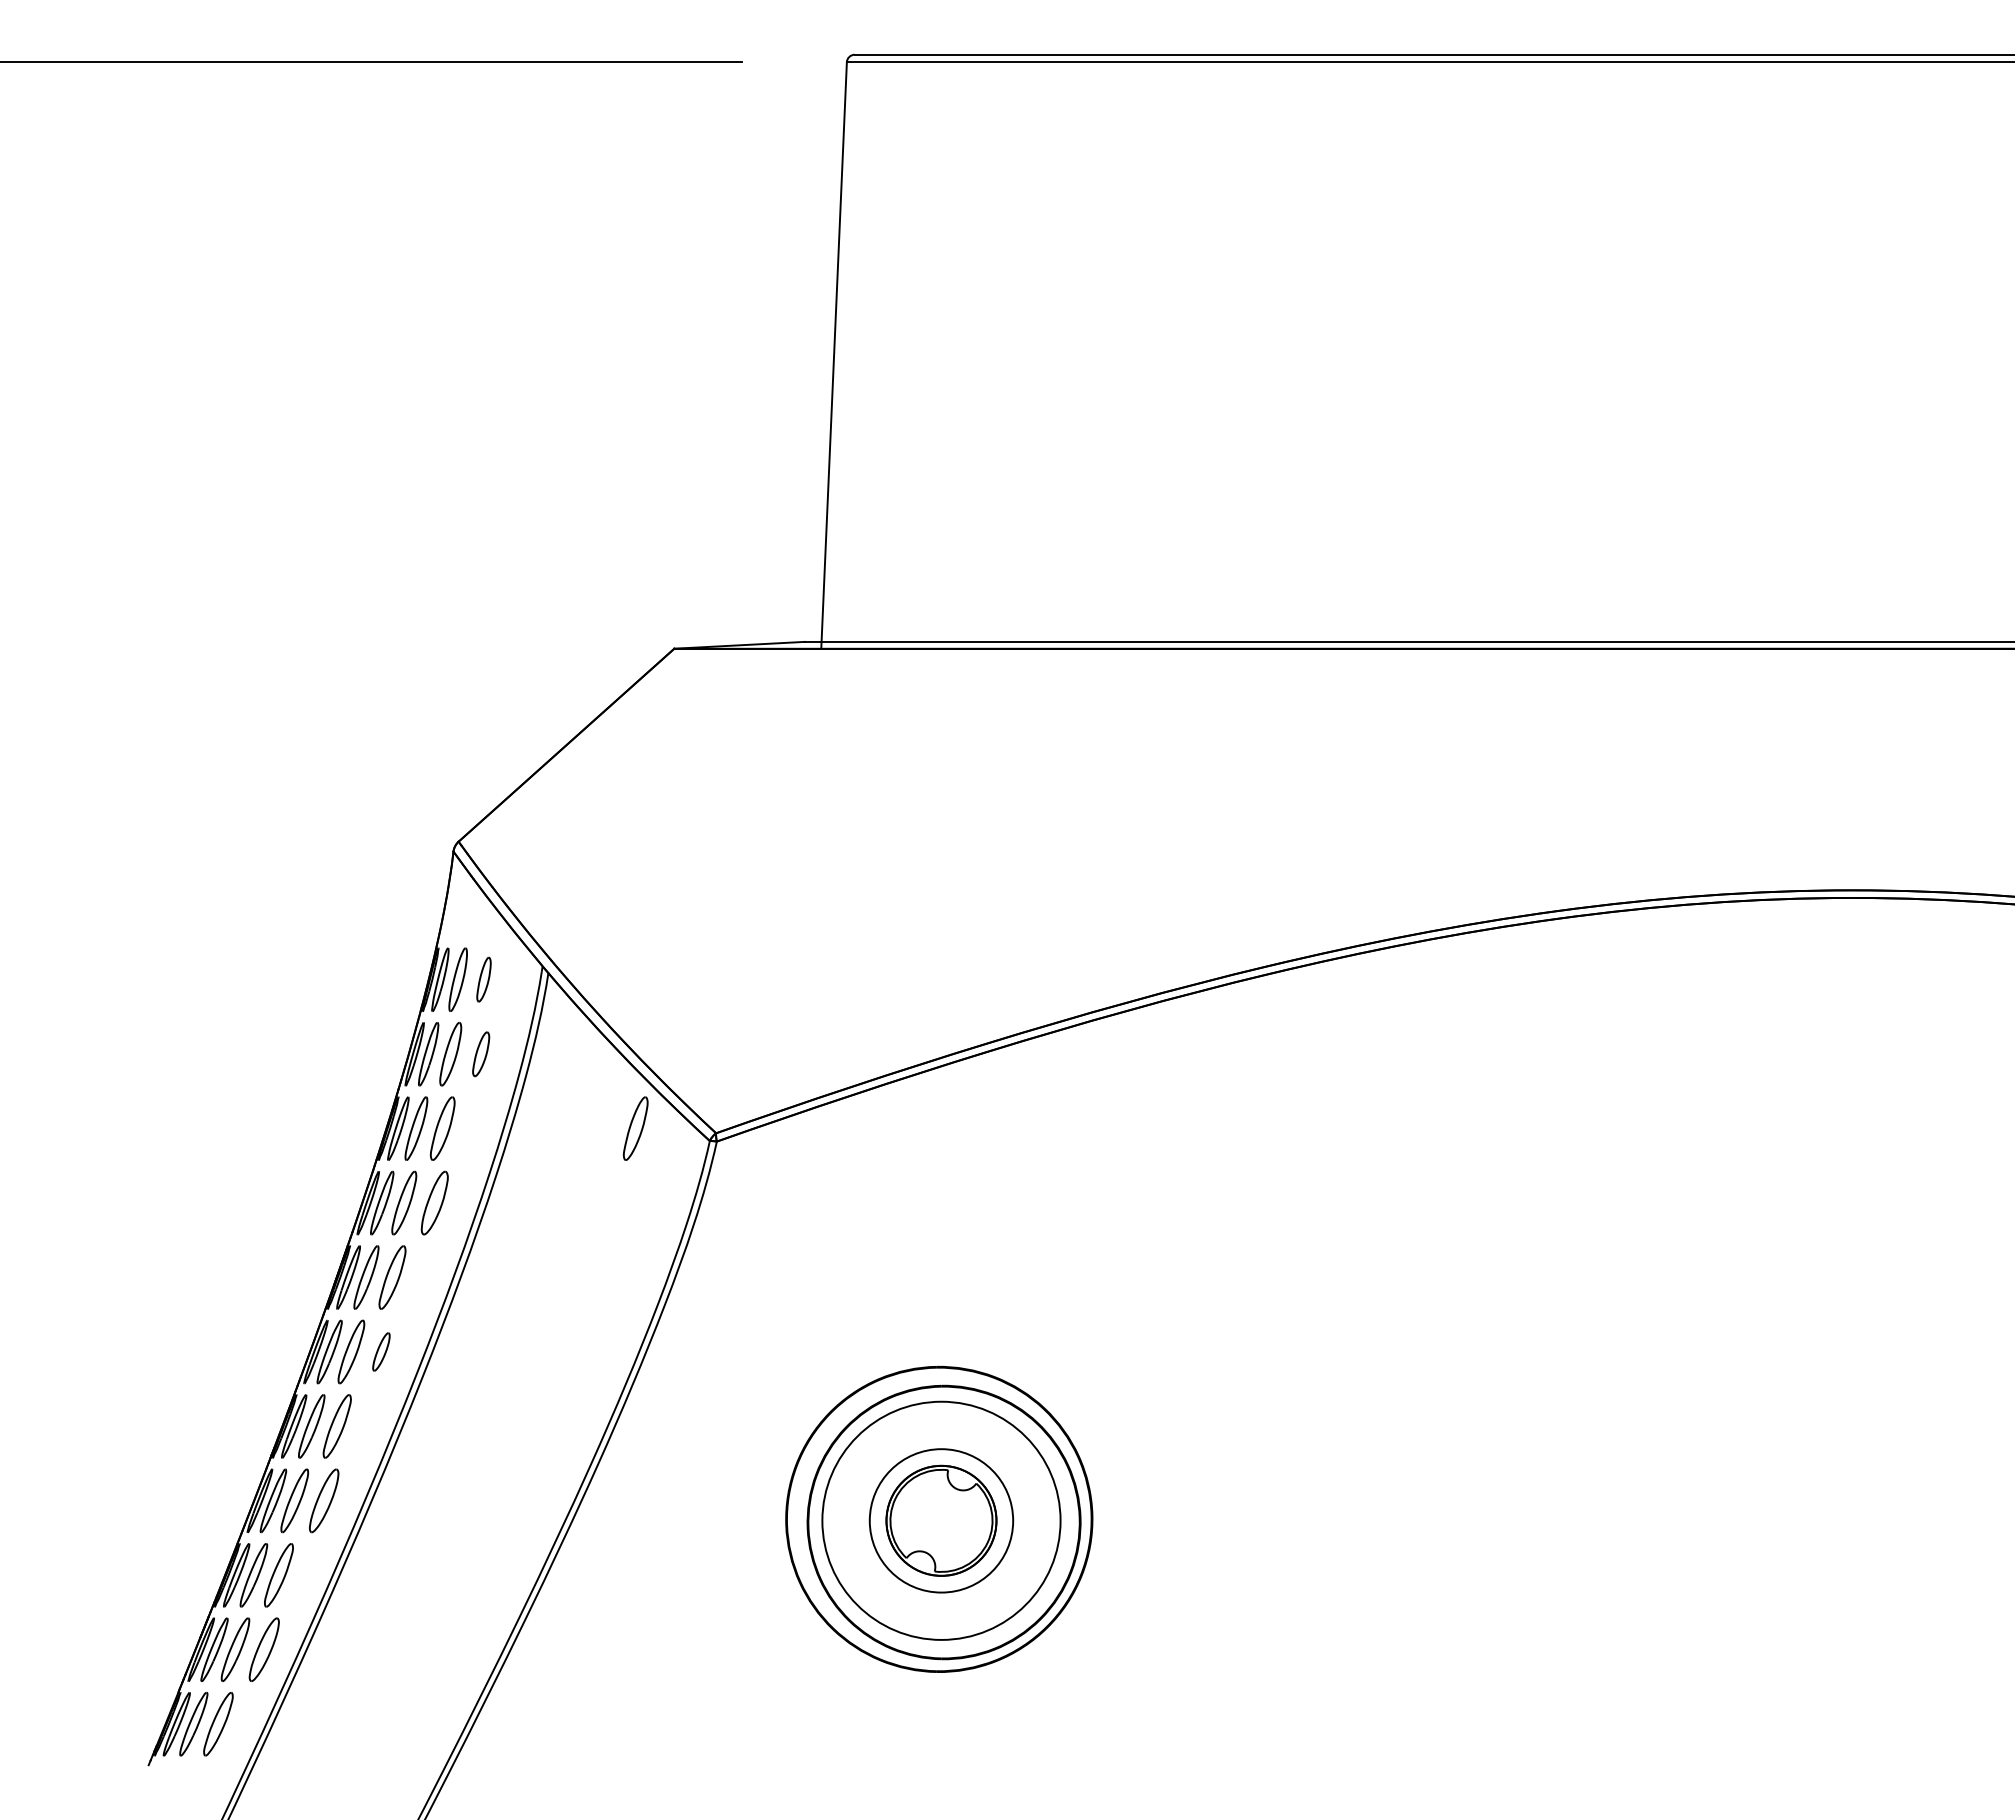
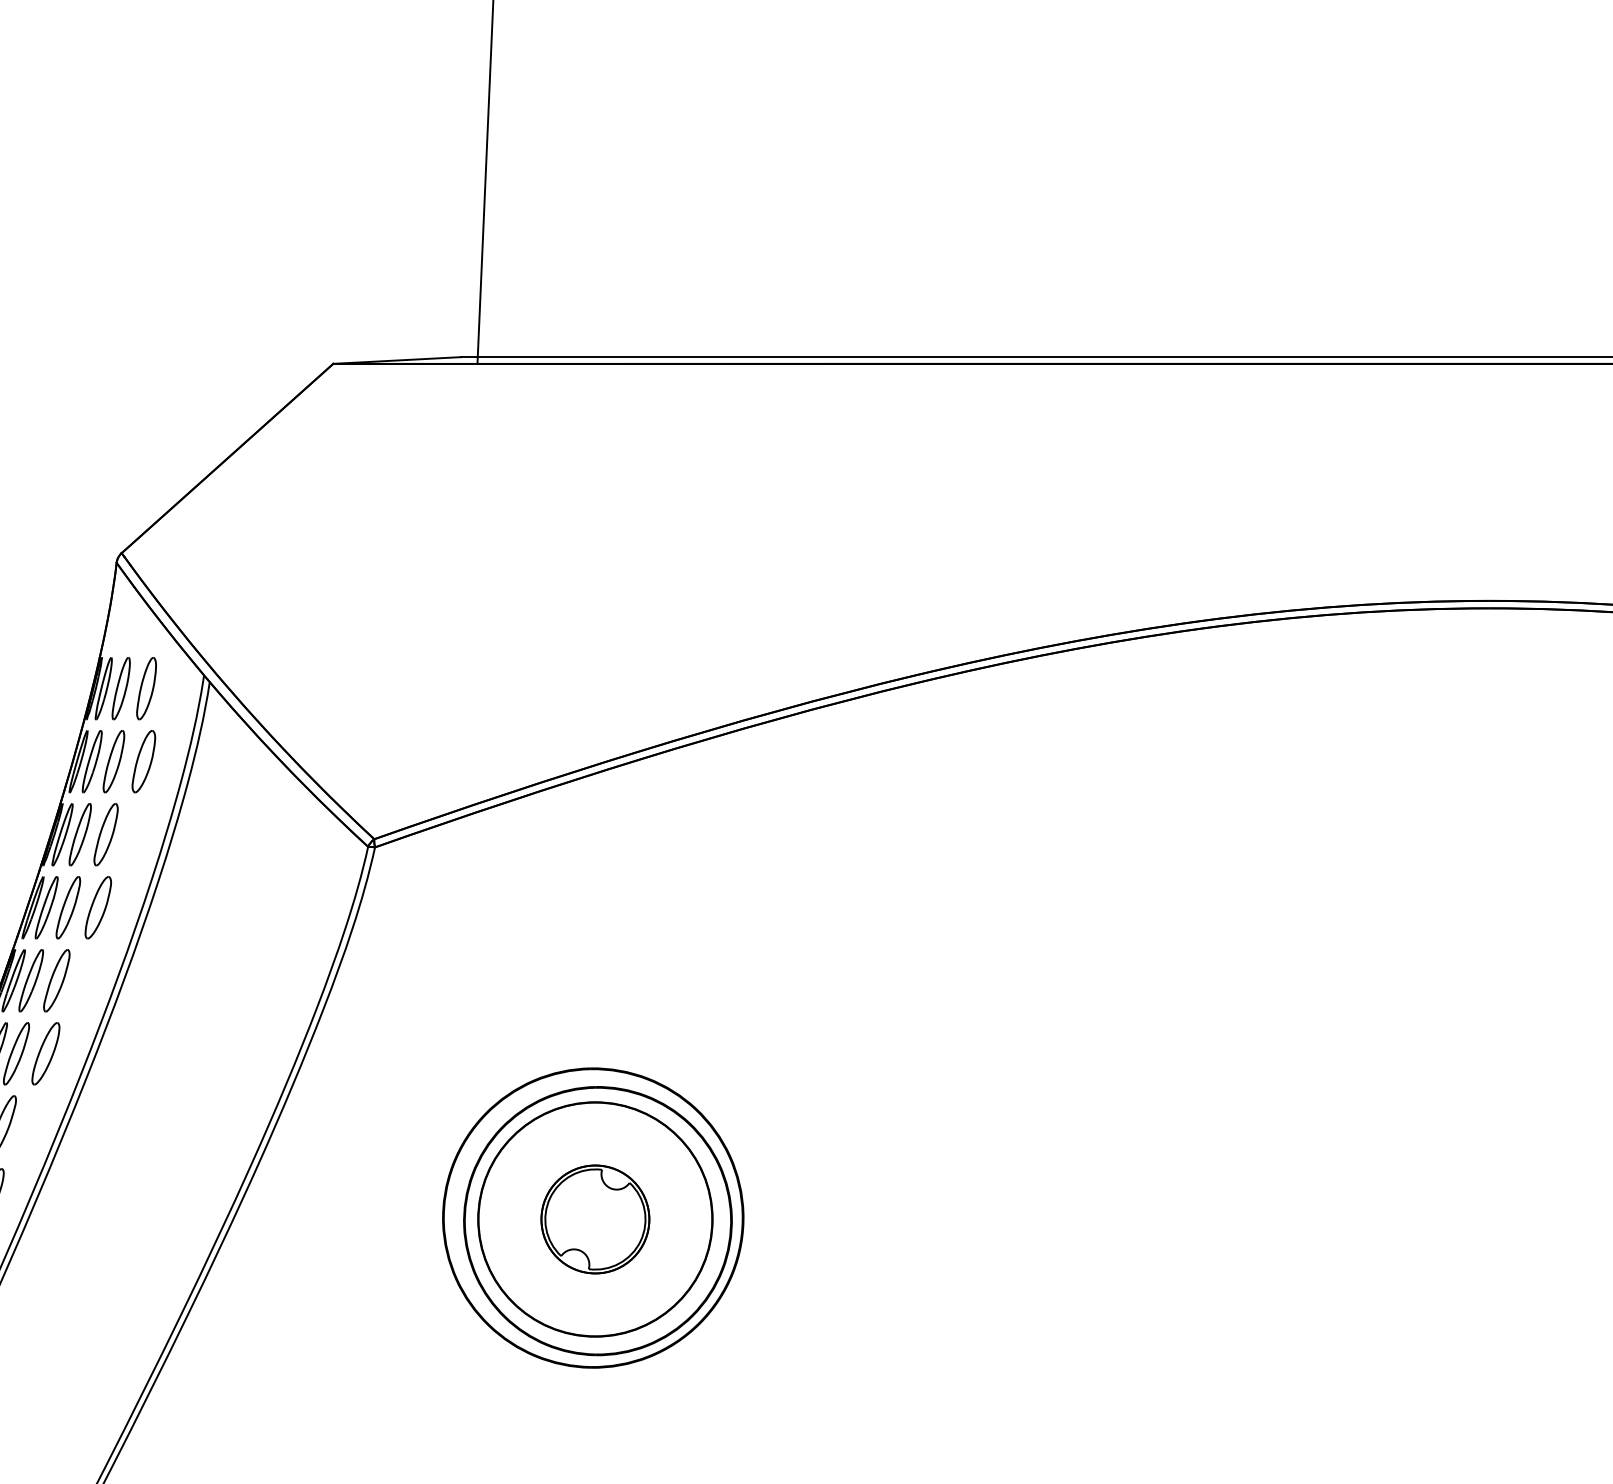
part: (483, 979) -> (146, 688), size x1.43
part: (480, 1054) -> (143, 761), size x1.43
part: (635, 1128) -> (295, 834), removed
part: (381, 1351) -> (46, 1053), size x1.67
circle: (940, 1520) -> (594, 1219), size x1.67

